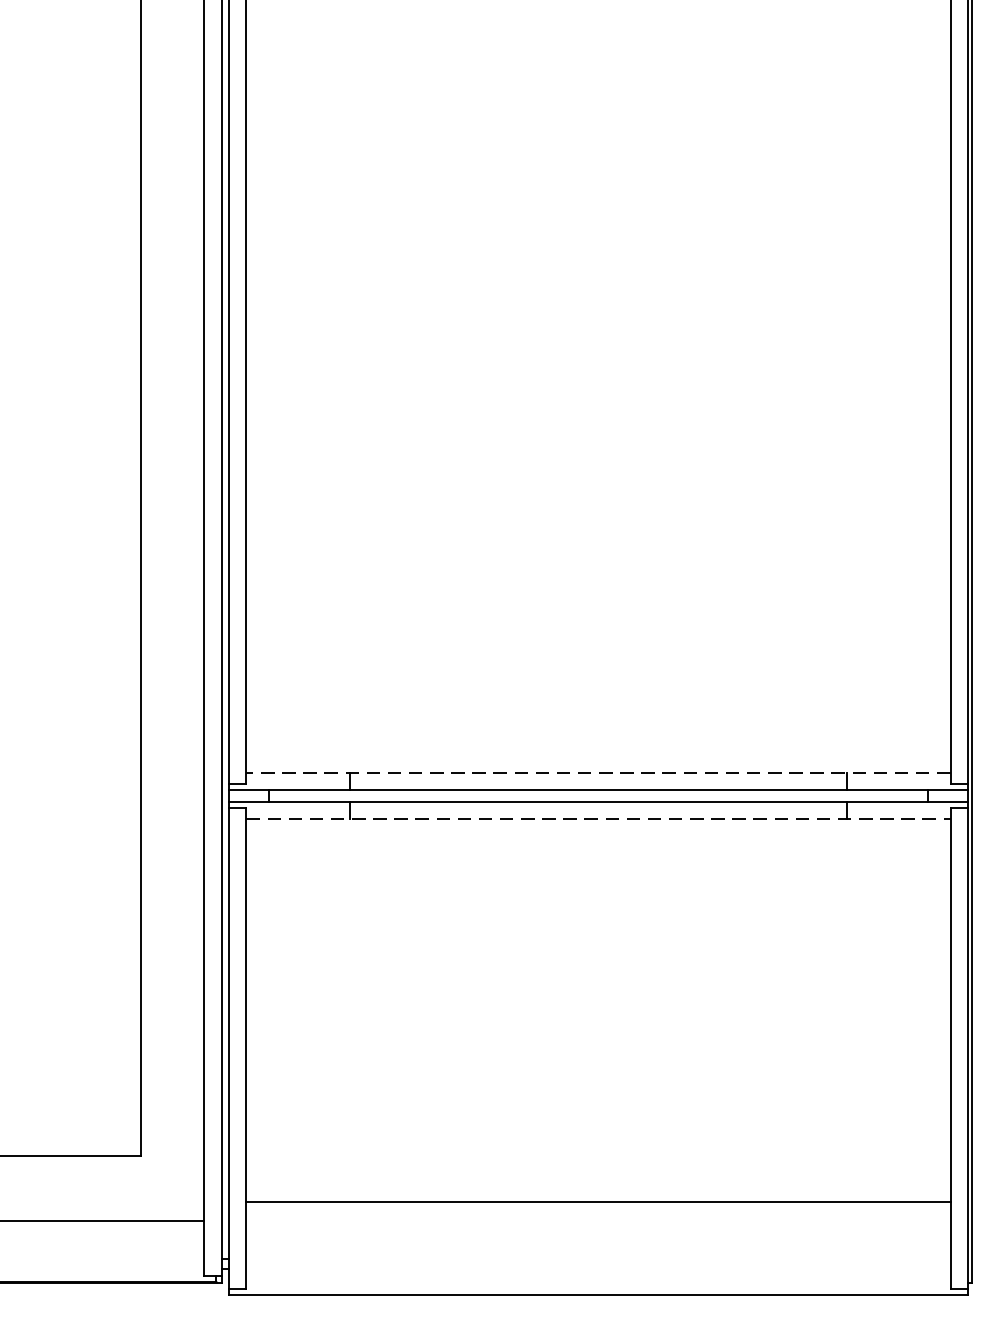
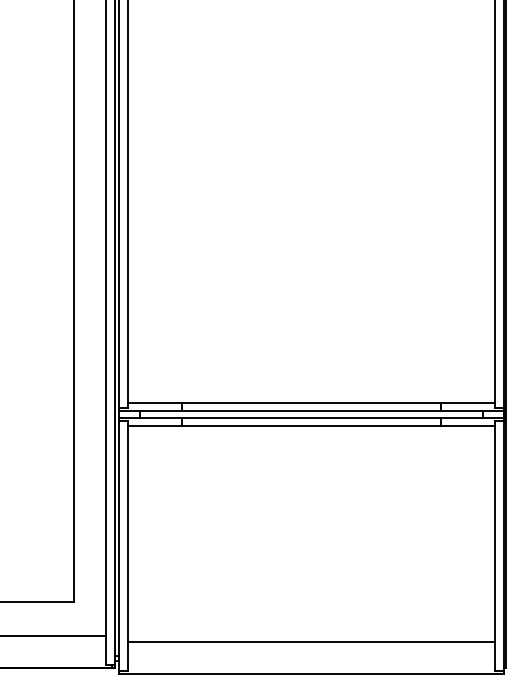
line: (598, 772) -> (311, 402), dashed -> solid
line: (600, 818) -> (312, 426), dashed -> solid
line: (598, 1202) -> (311, 642), moved

